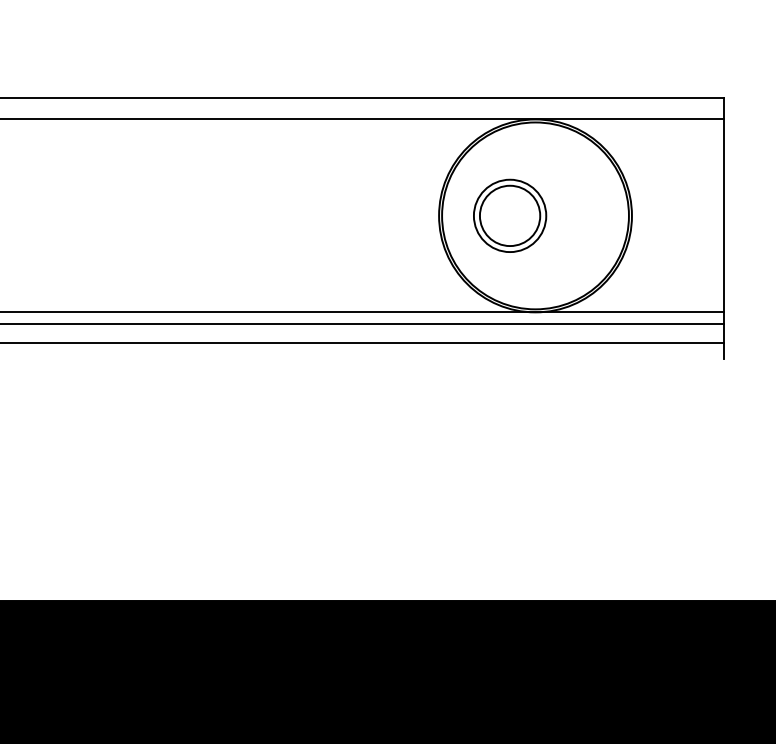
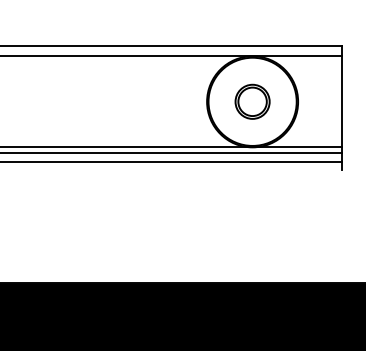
part: (509, 215) -> (252, 101), moved

